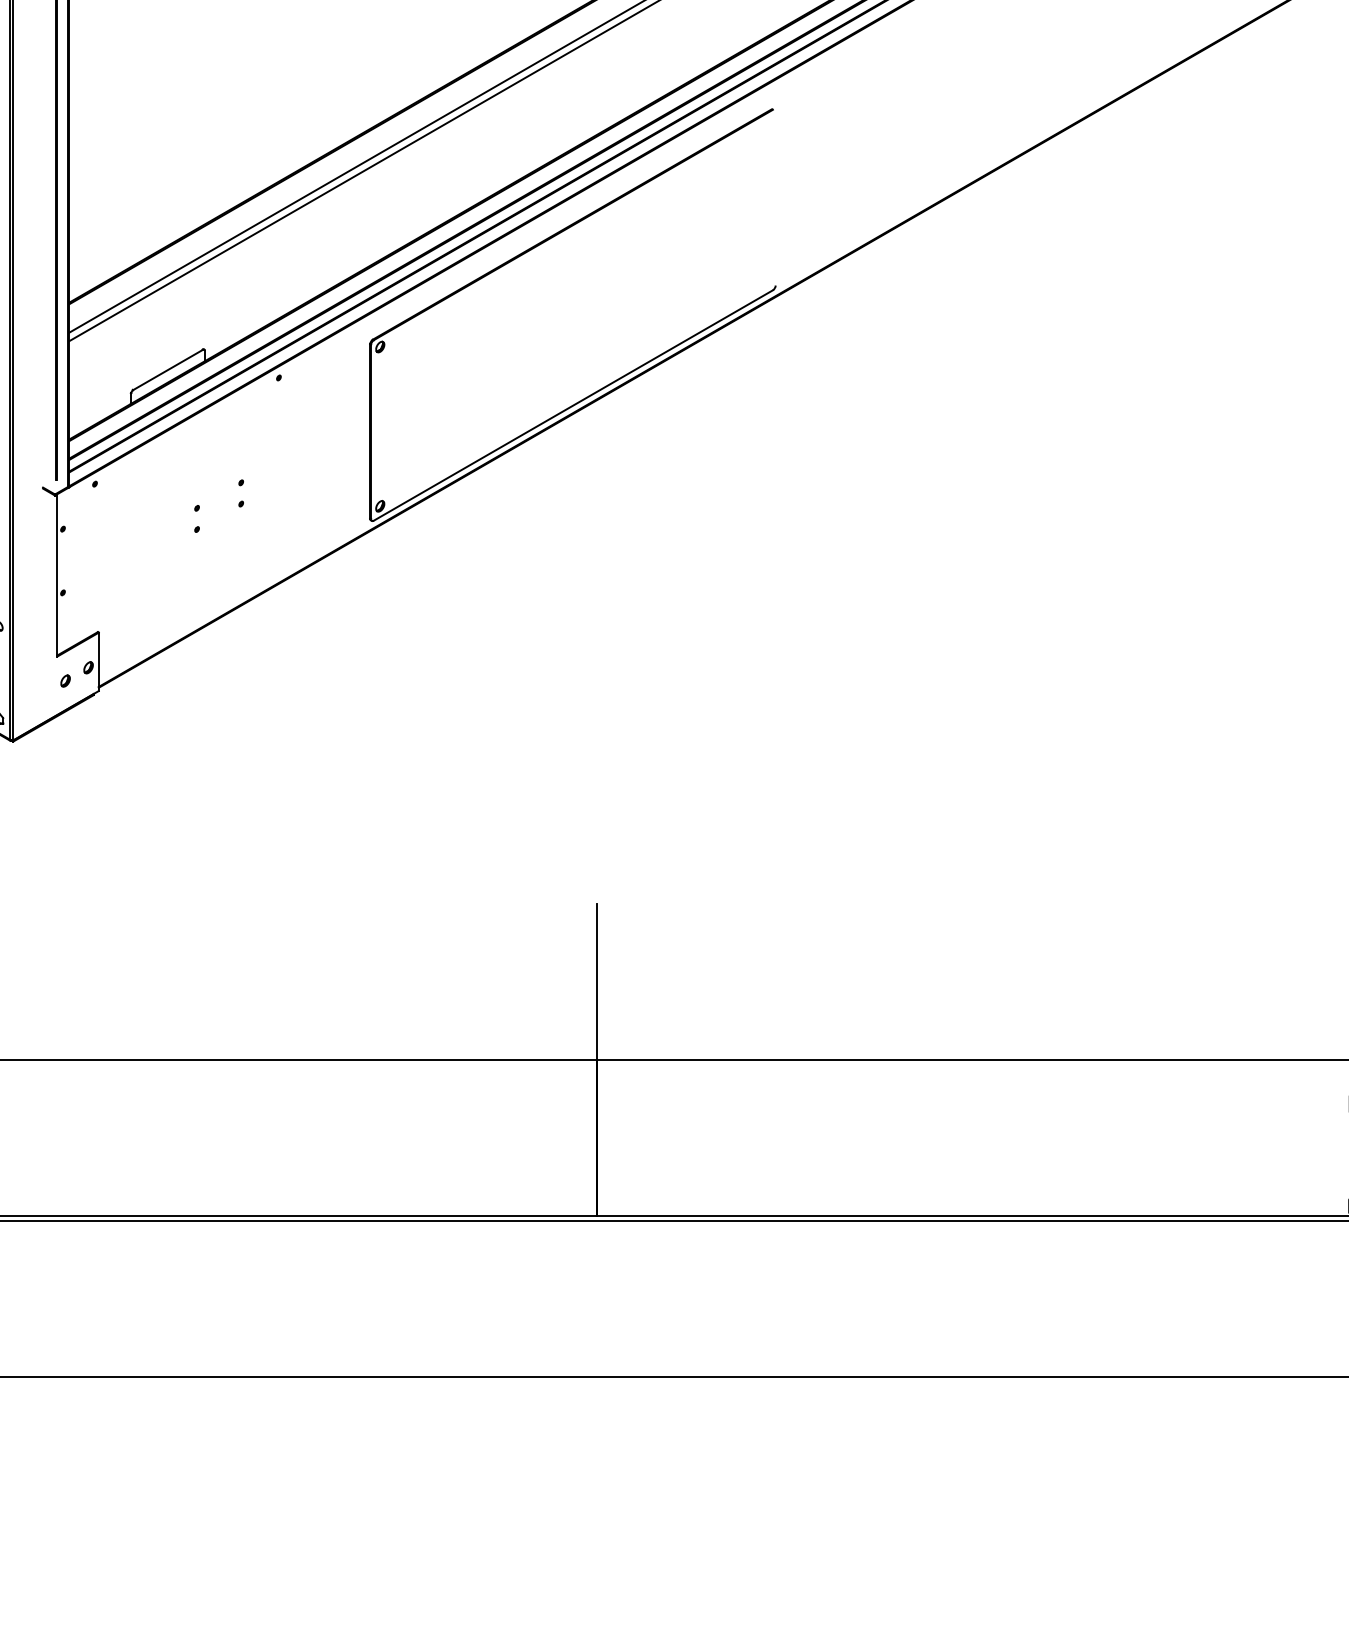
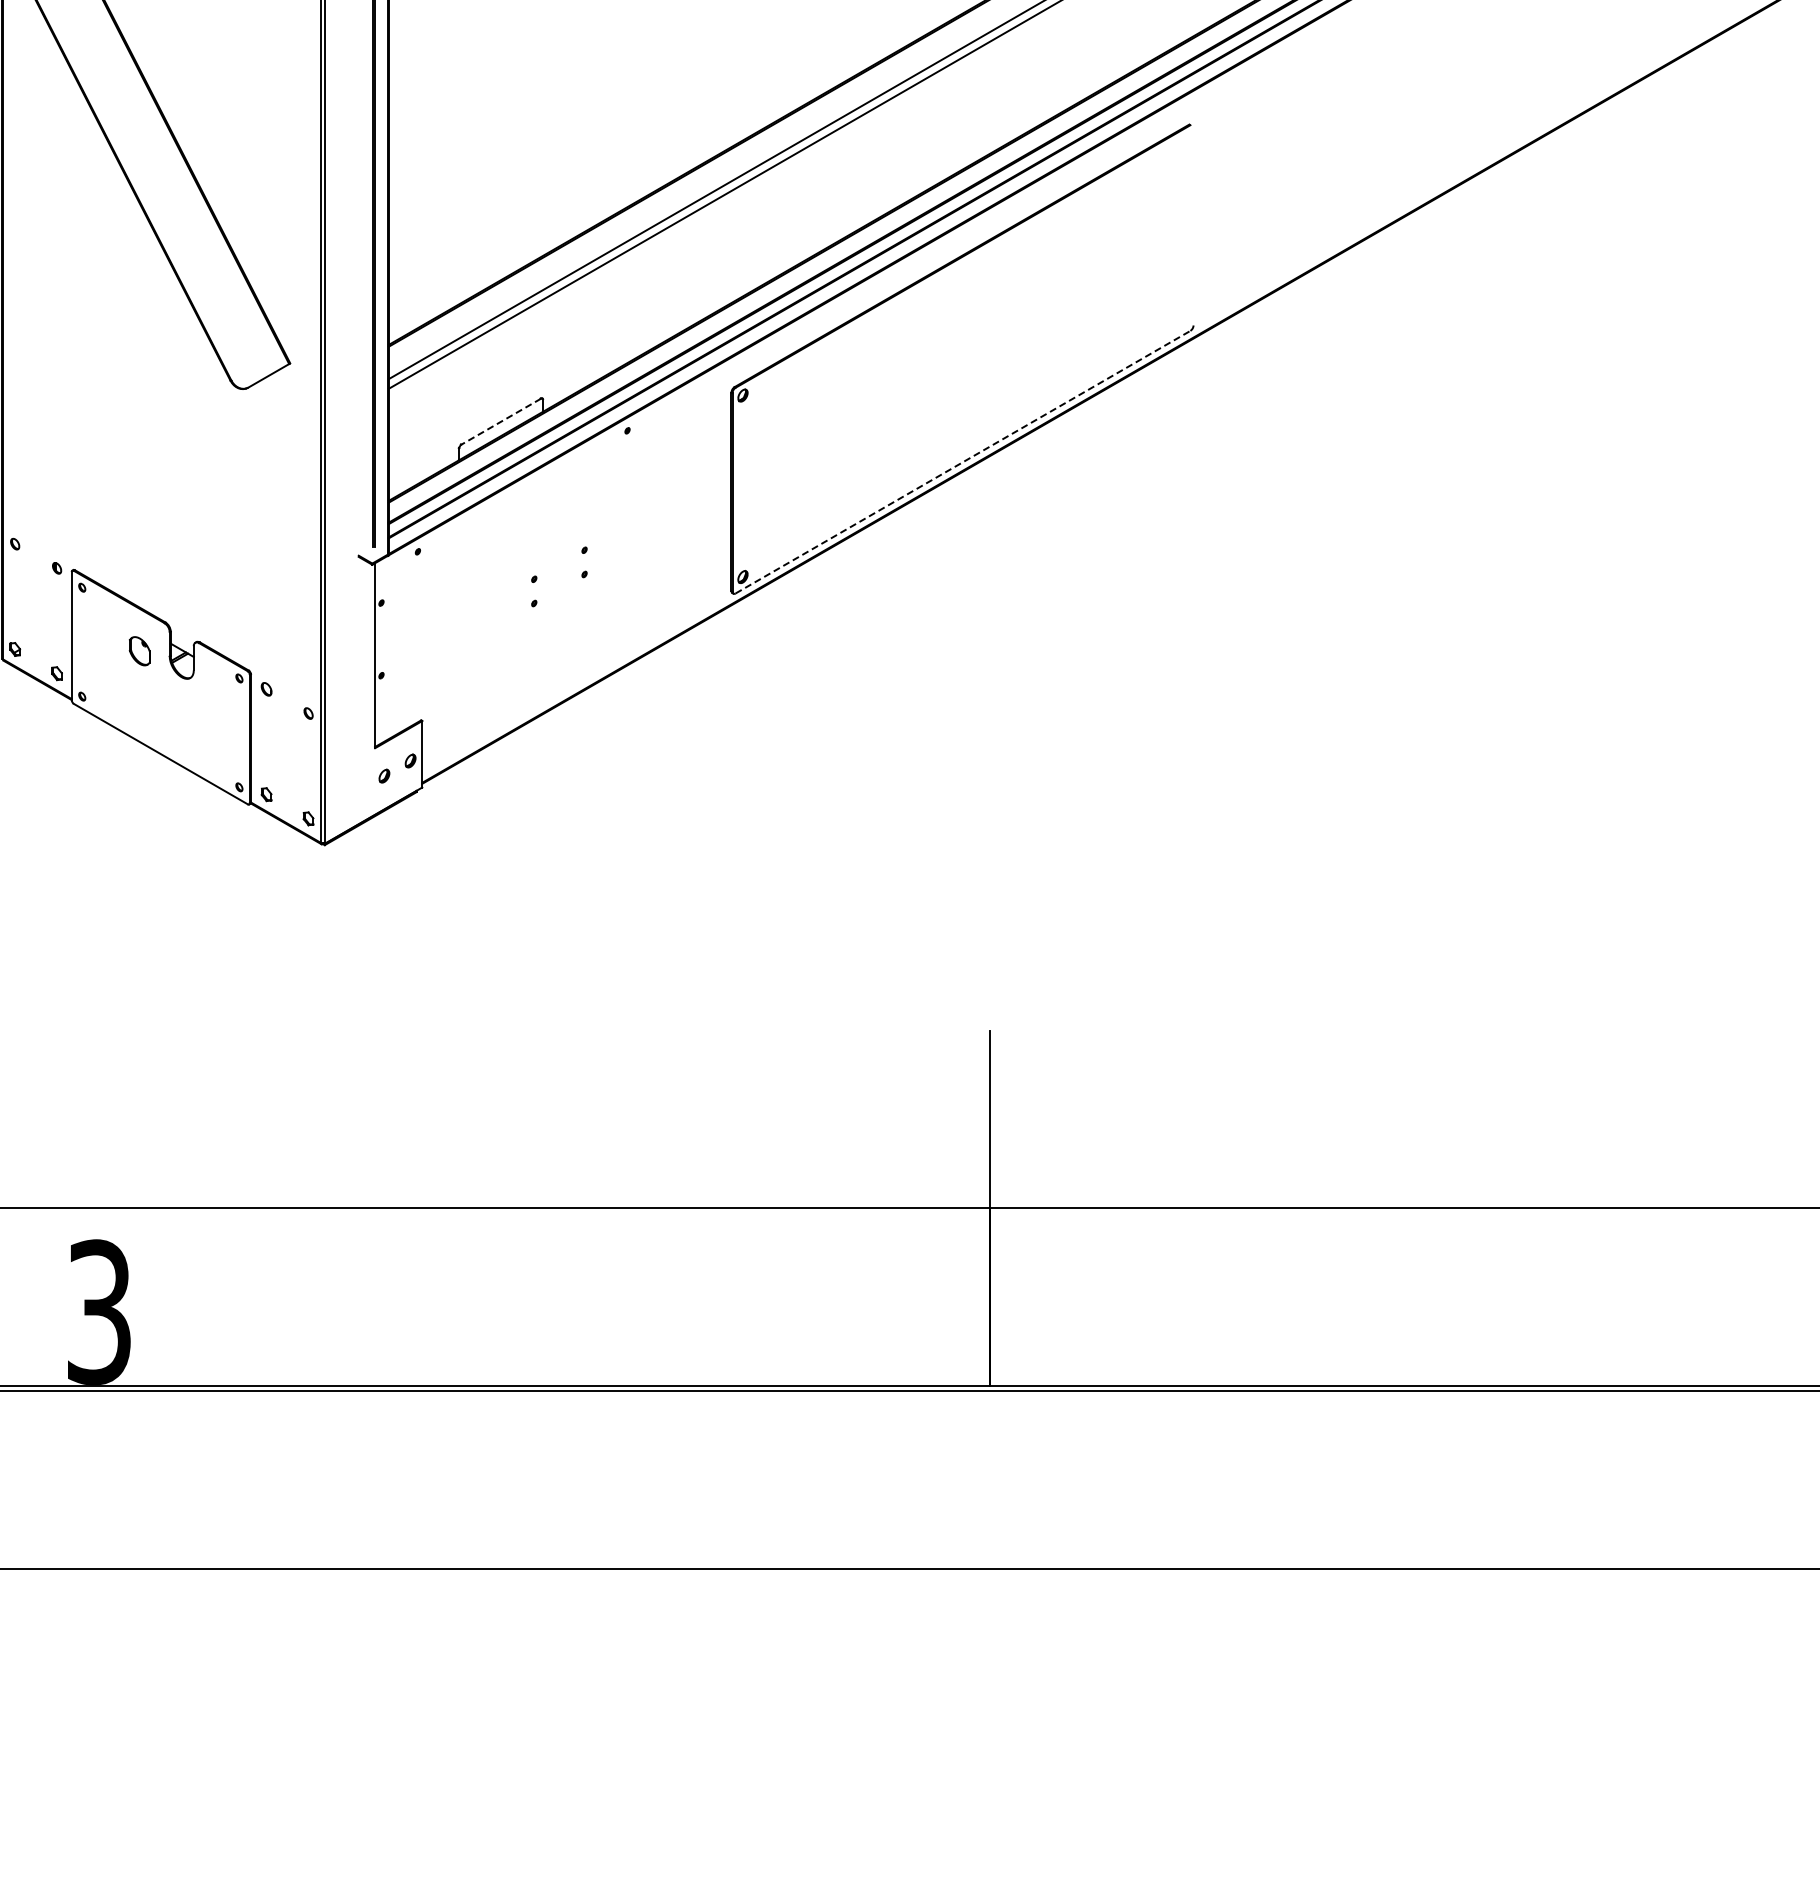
line: (168, 369) -> (501, 421), solid -> dashed
line: (573, 405) -> (963, 462), solid -> dashed

